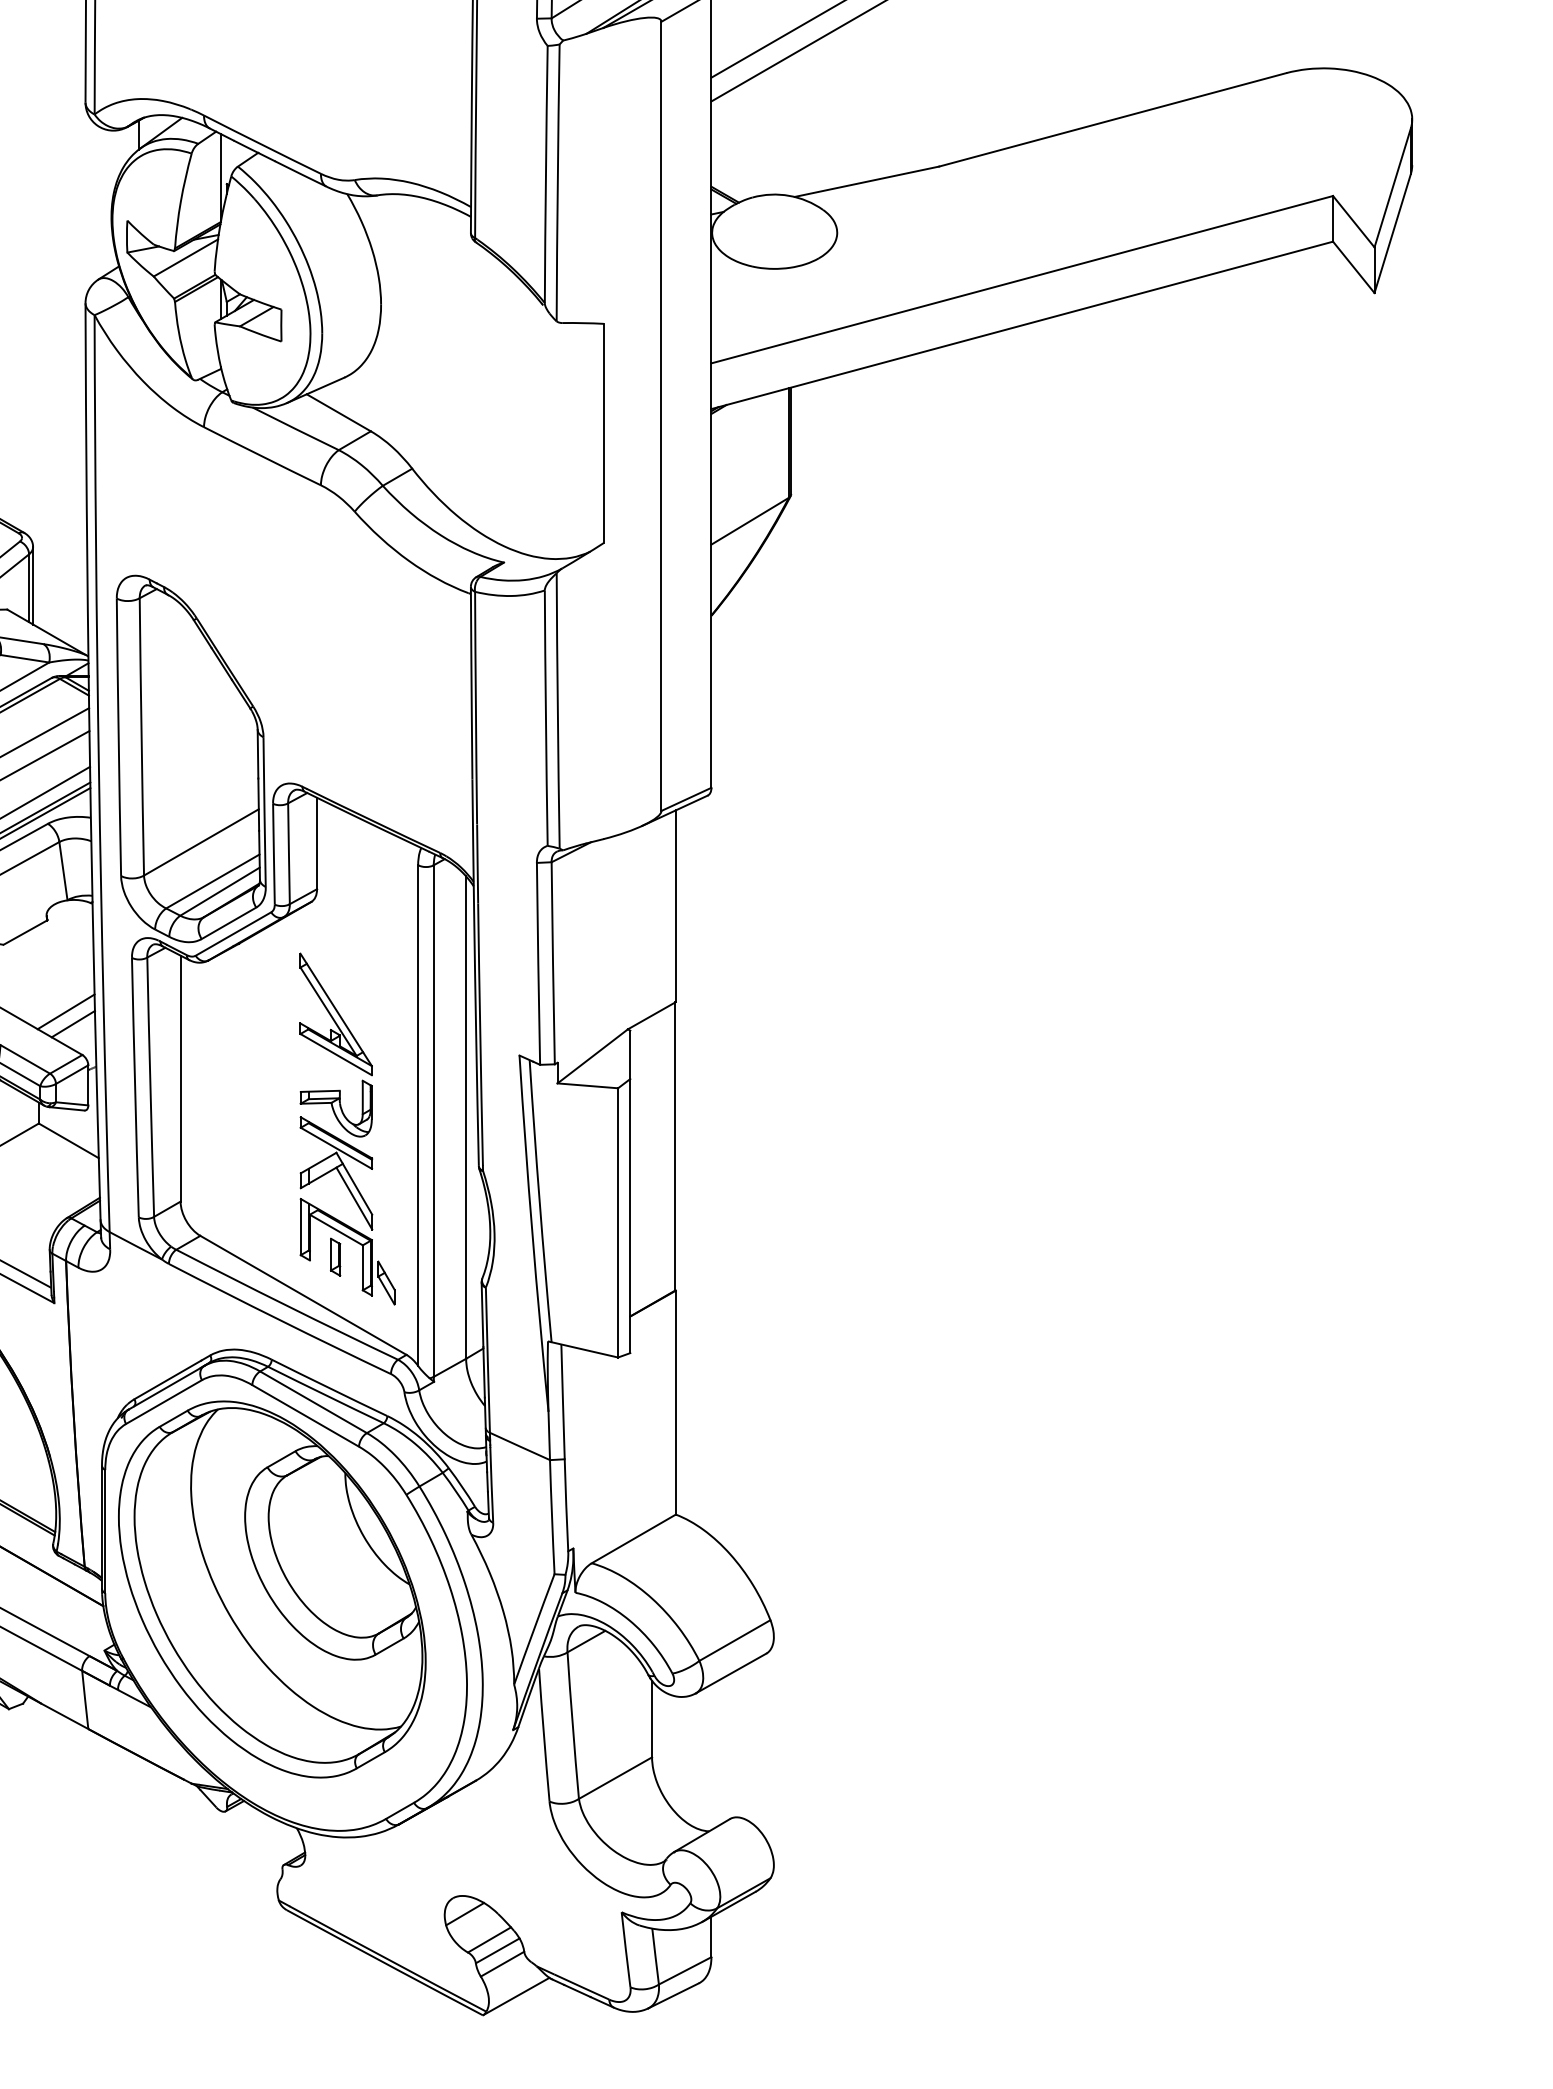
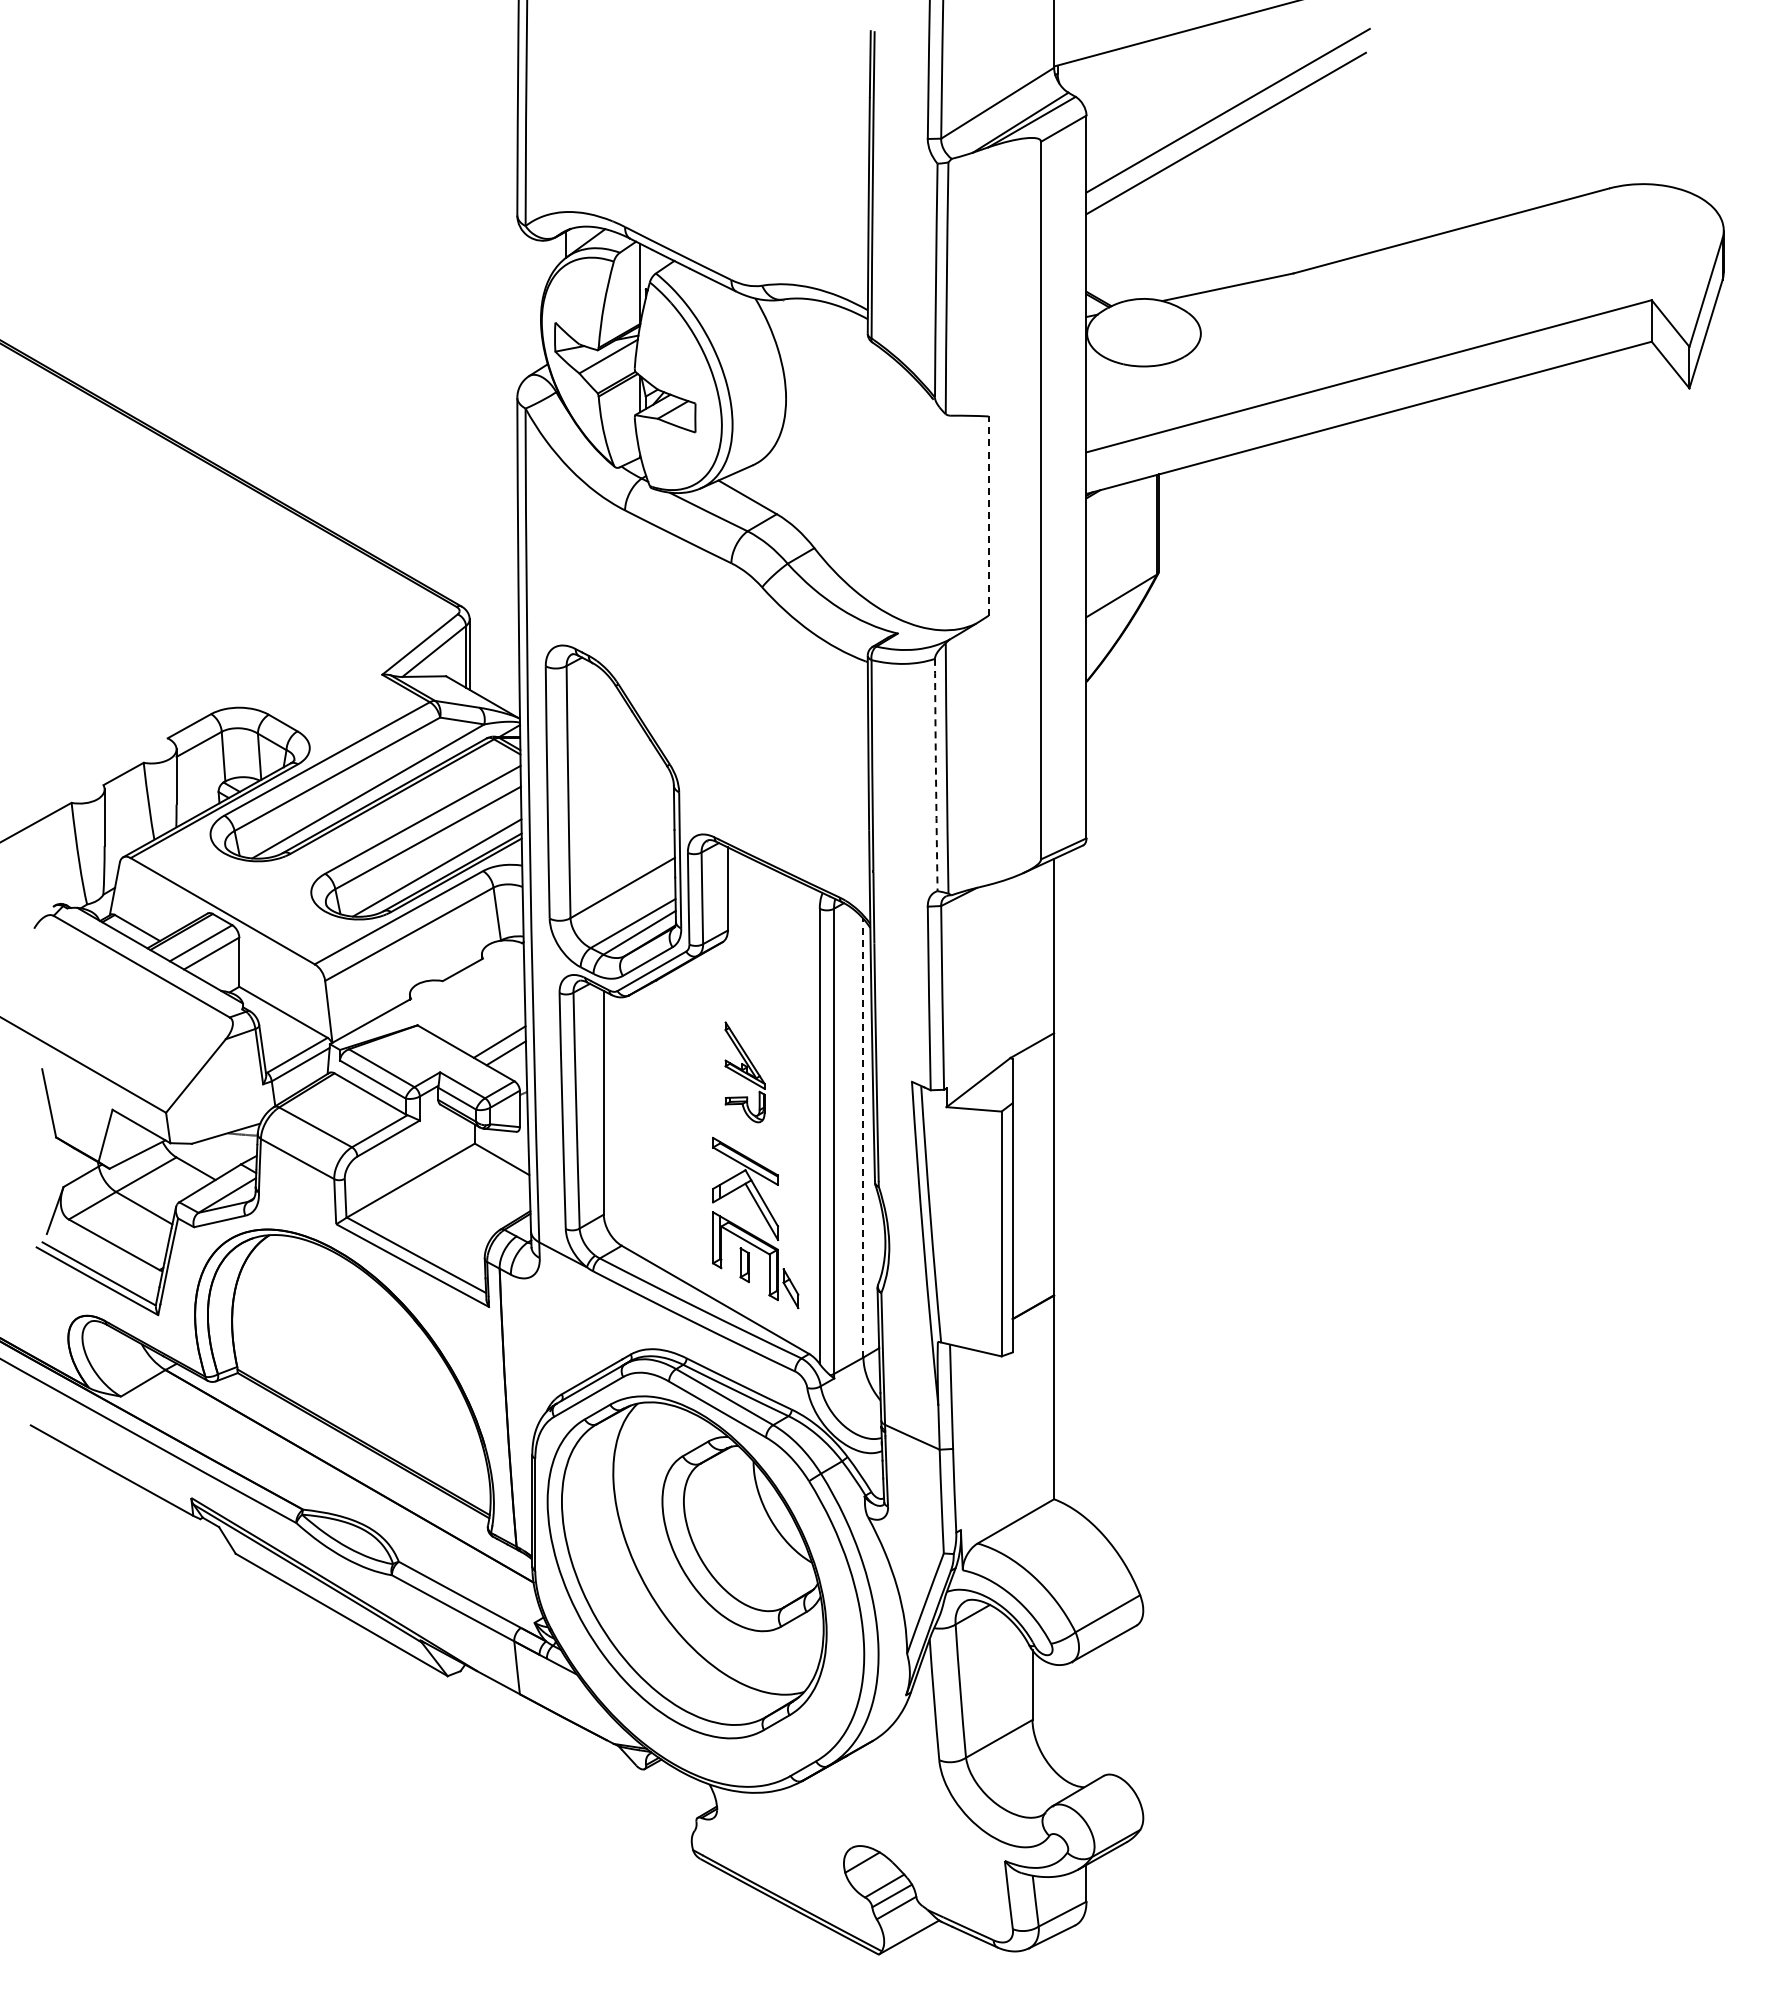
line: (603, 433) -> (988, 516), solid -> dashed
arc: (545, 718) -> (935, 775), solid -> dashed
part: (335, 1045) -> (744, 1072), size x0.6
line: (466, 1116) -> (863, 1137), solid -> dashed

